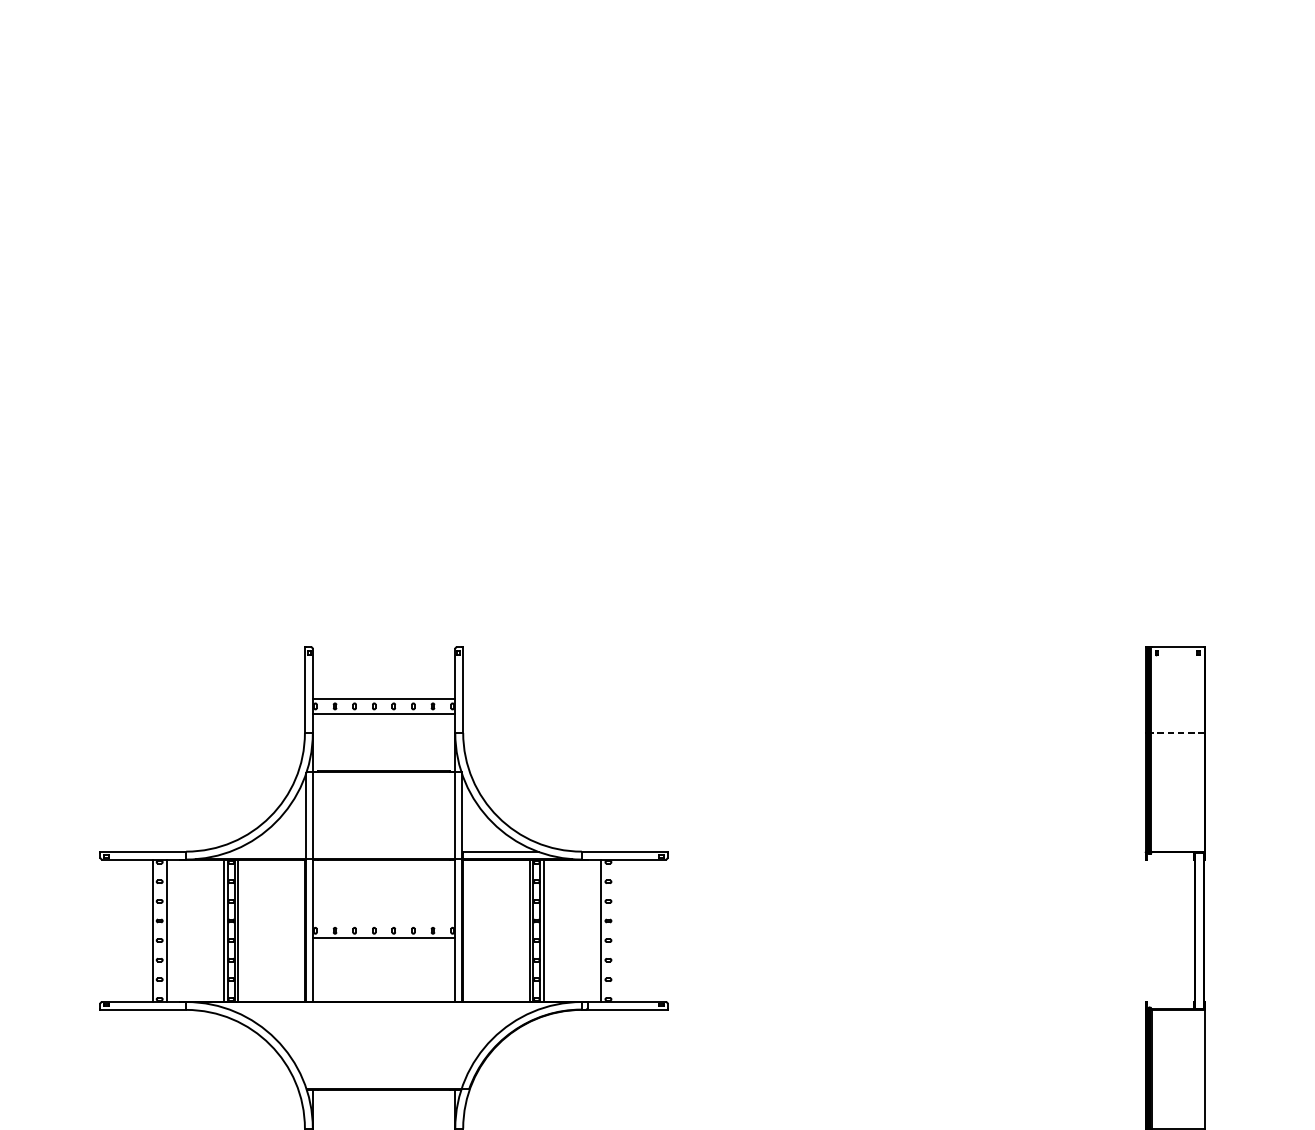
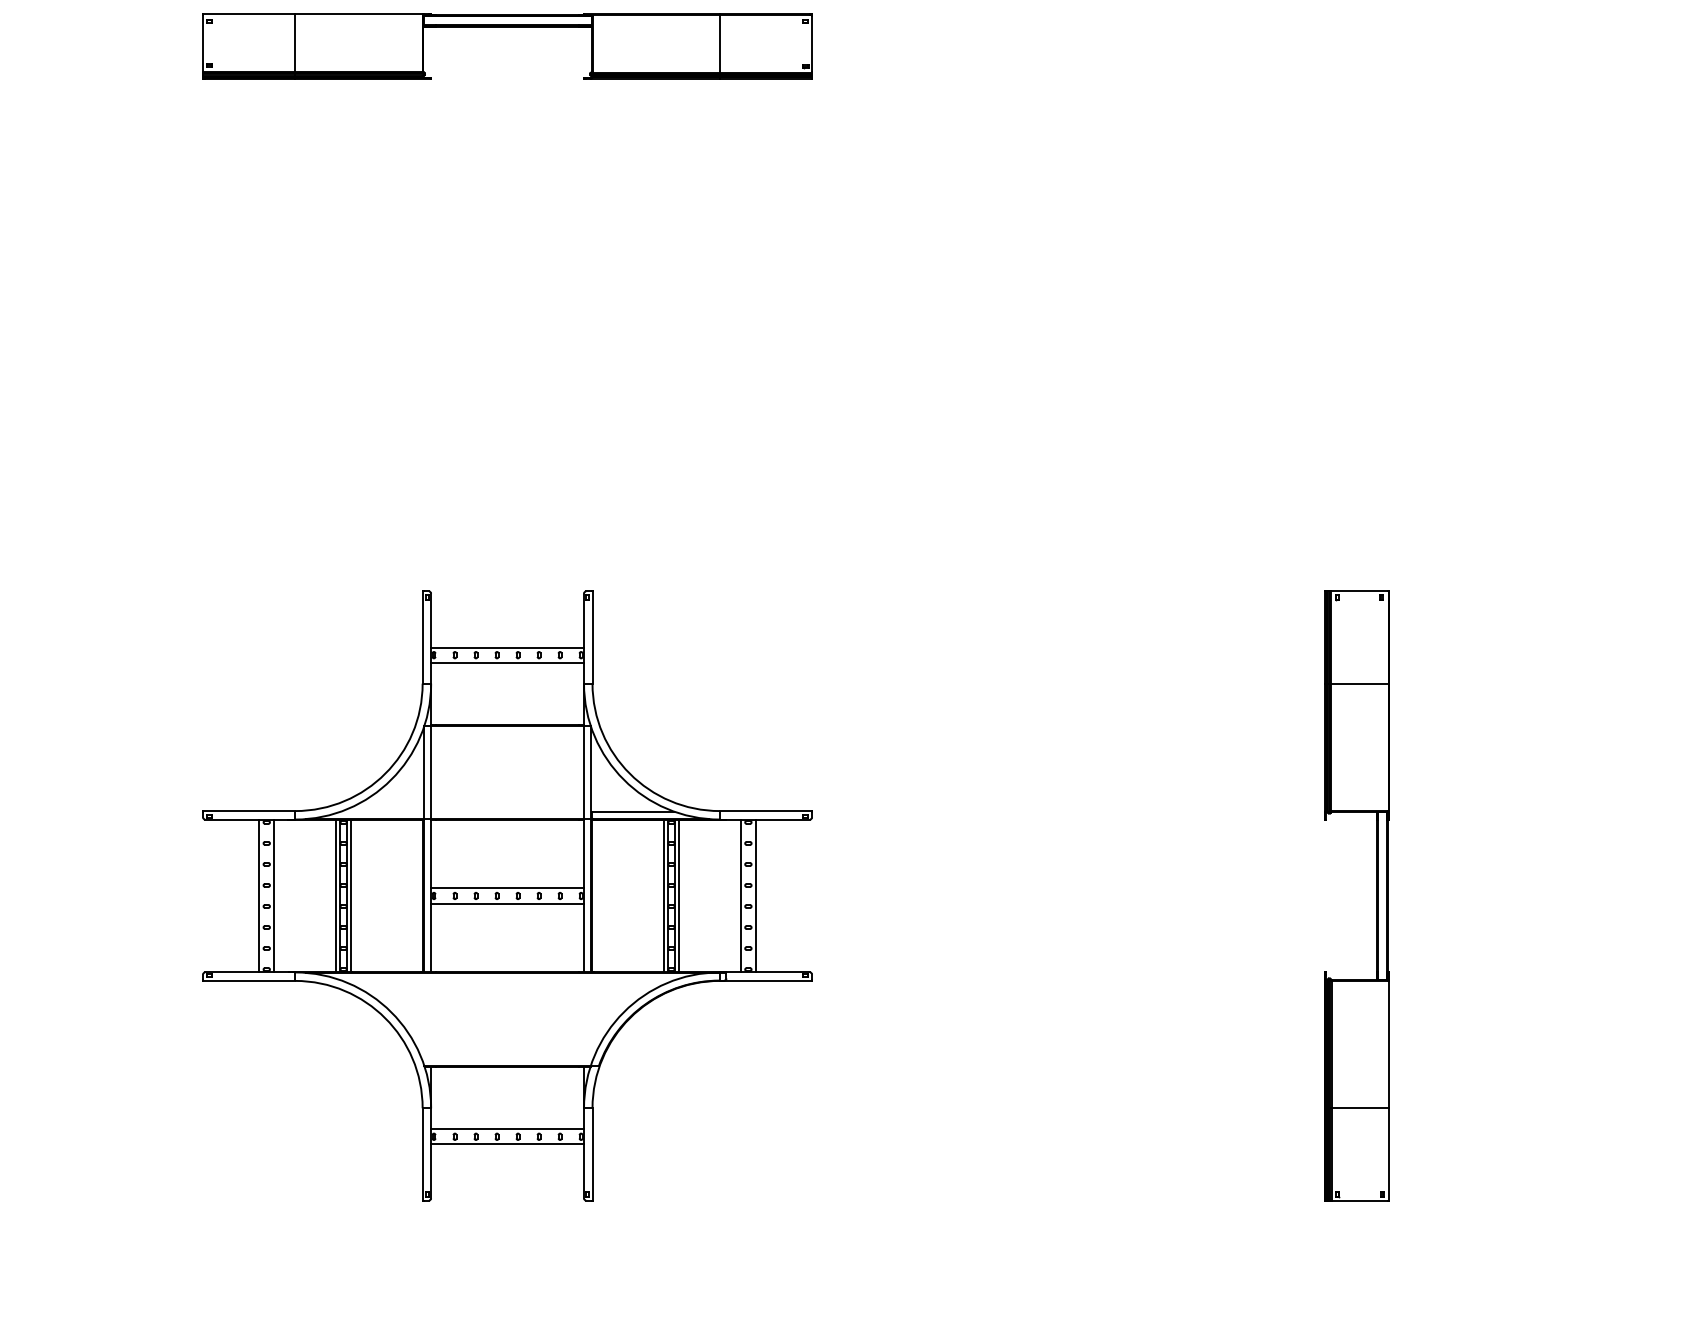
part: (383, 121) -> (507, 27), added
line: (1177, 732) -> (1359, 683), dashed -> solid
line: (383, 923) -> (507, 888), added
line: (615, 930) -> (756, 895), added

